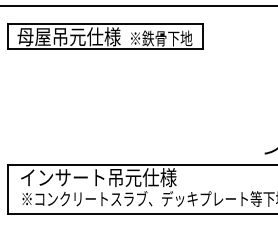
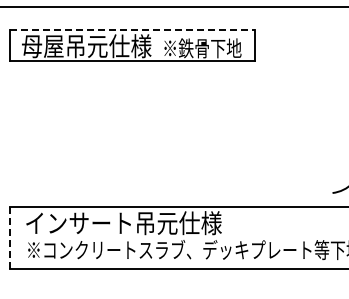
line: (105, 24) -> (132, 30), solid -> dashed
line: (7, 189) -> (9, 237), solid -> dashed

